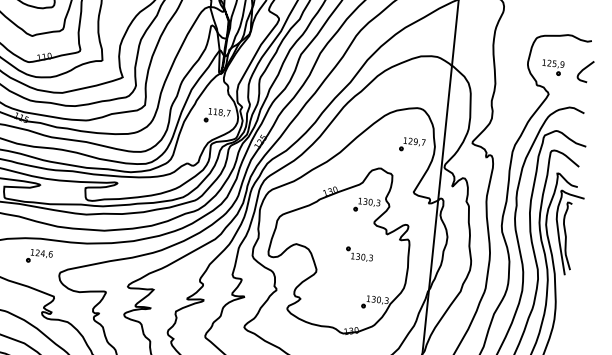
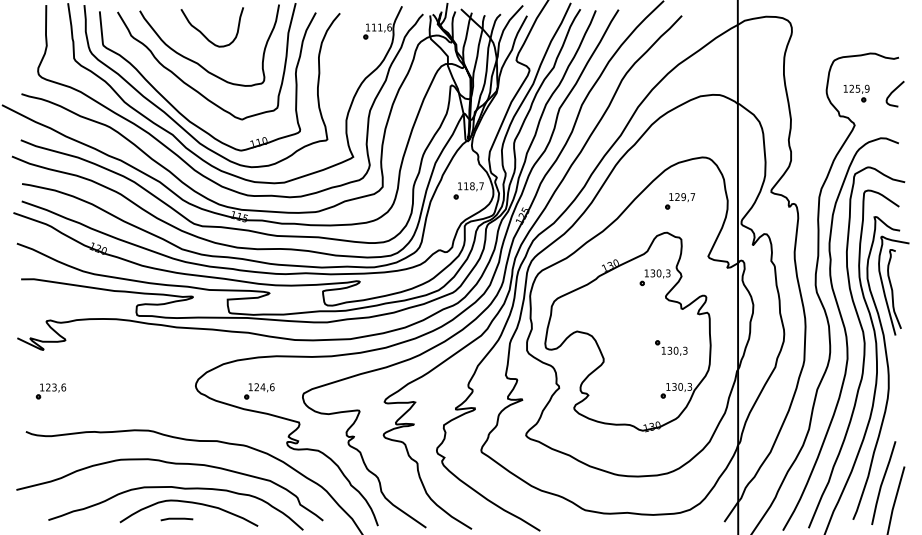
part: (412, 145) -> (680, 201), moved
part: (359, 254) -> (671, 347), moved
part: (39, 256) -> (259, 391), moved

